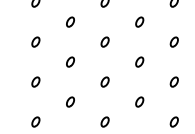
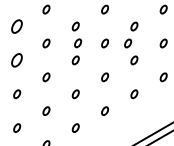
part: (36, 42) -> (17, 26), size x1.6
part: (108, 62) -> (78, 43), added
part: (167, 62) -> (128, 43), added
part: (36, 82) -> (17, 60), size x1.6

